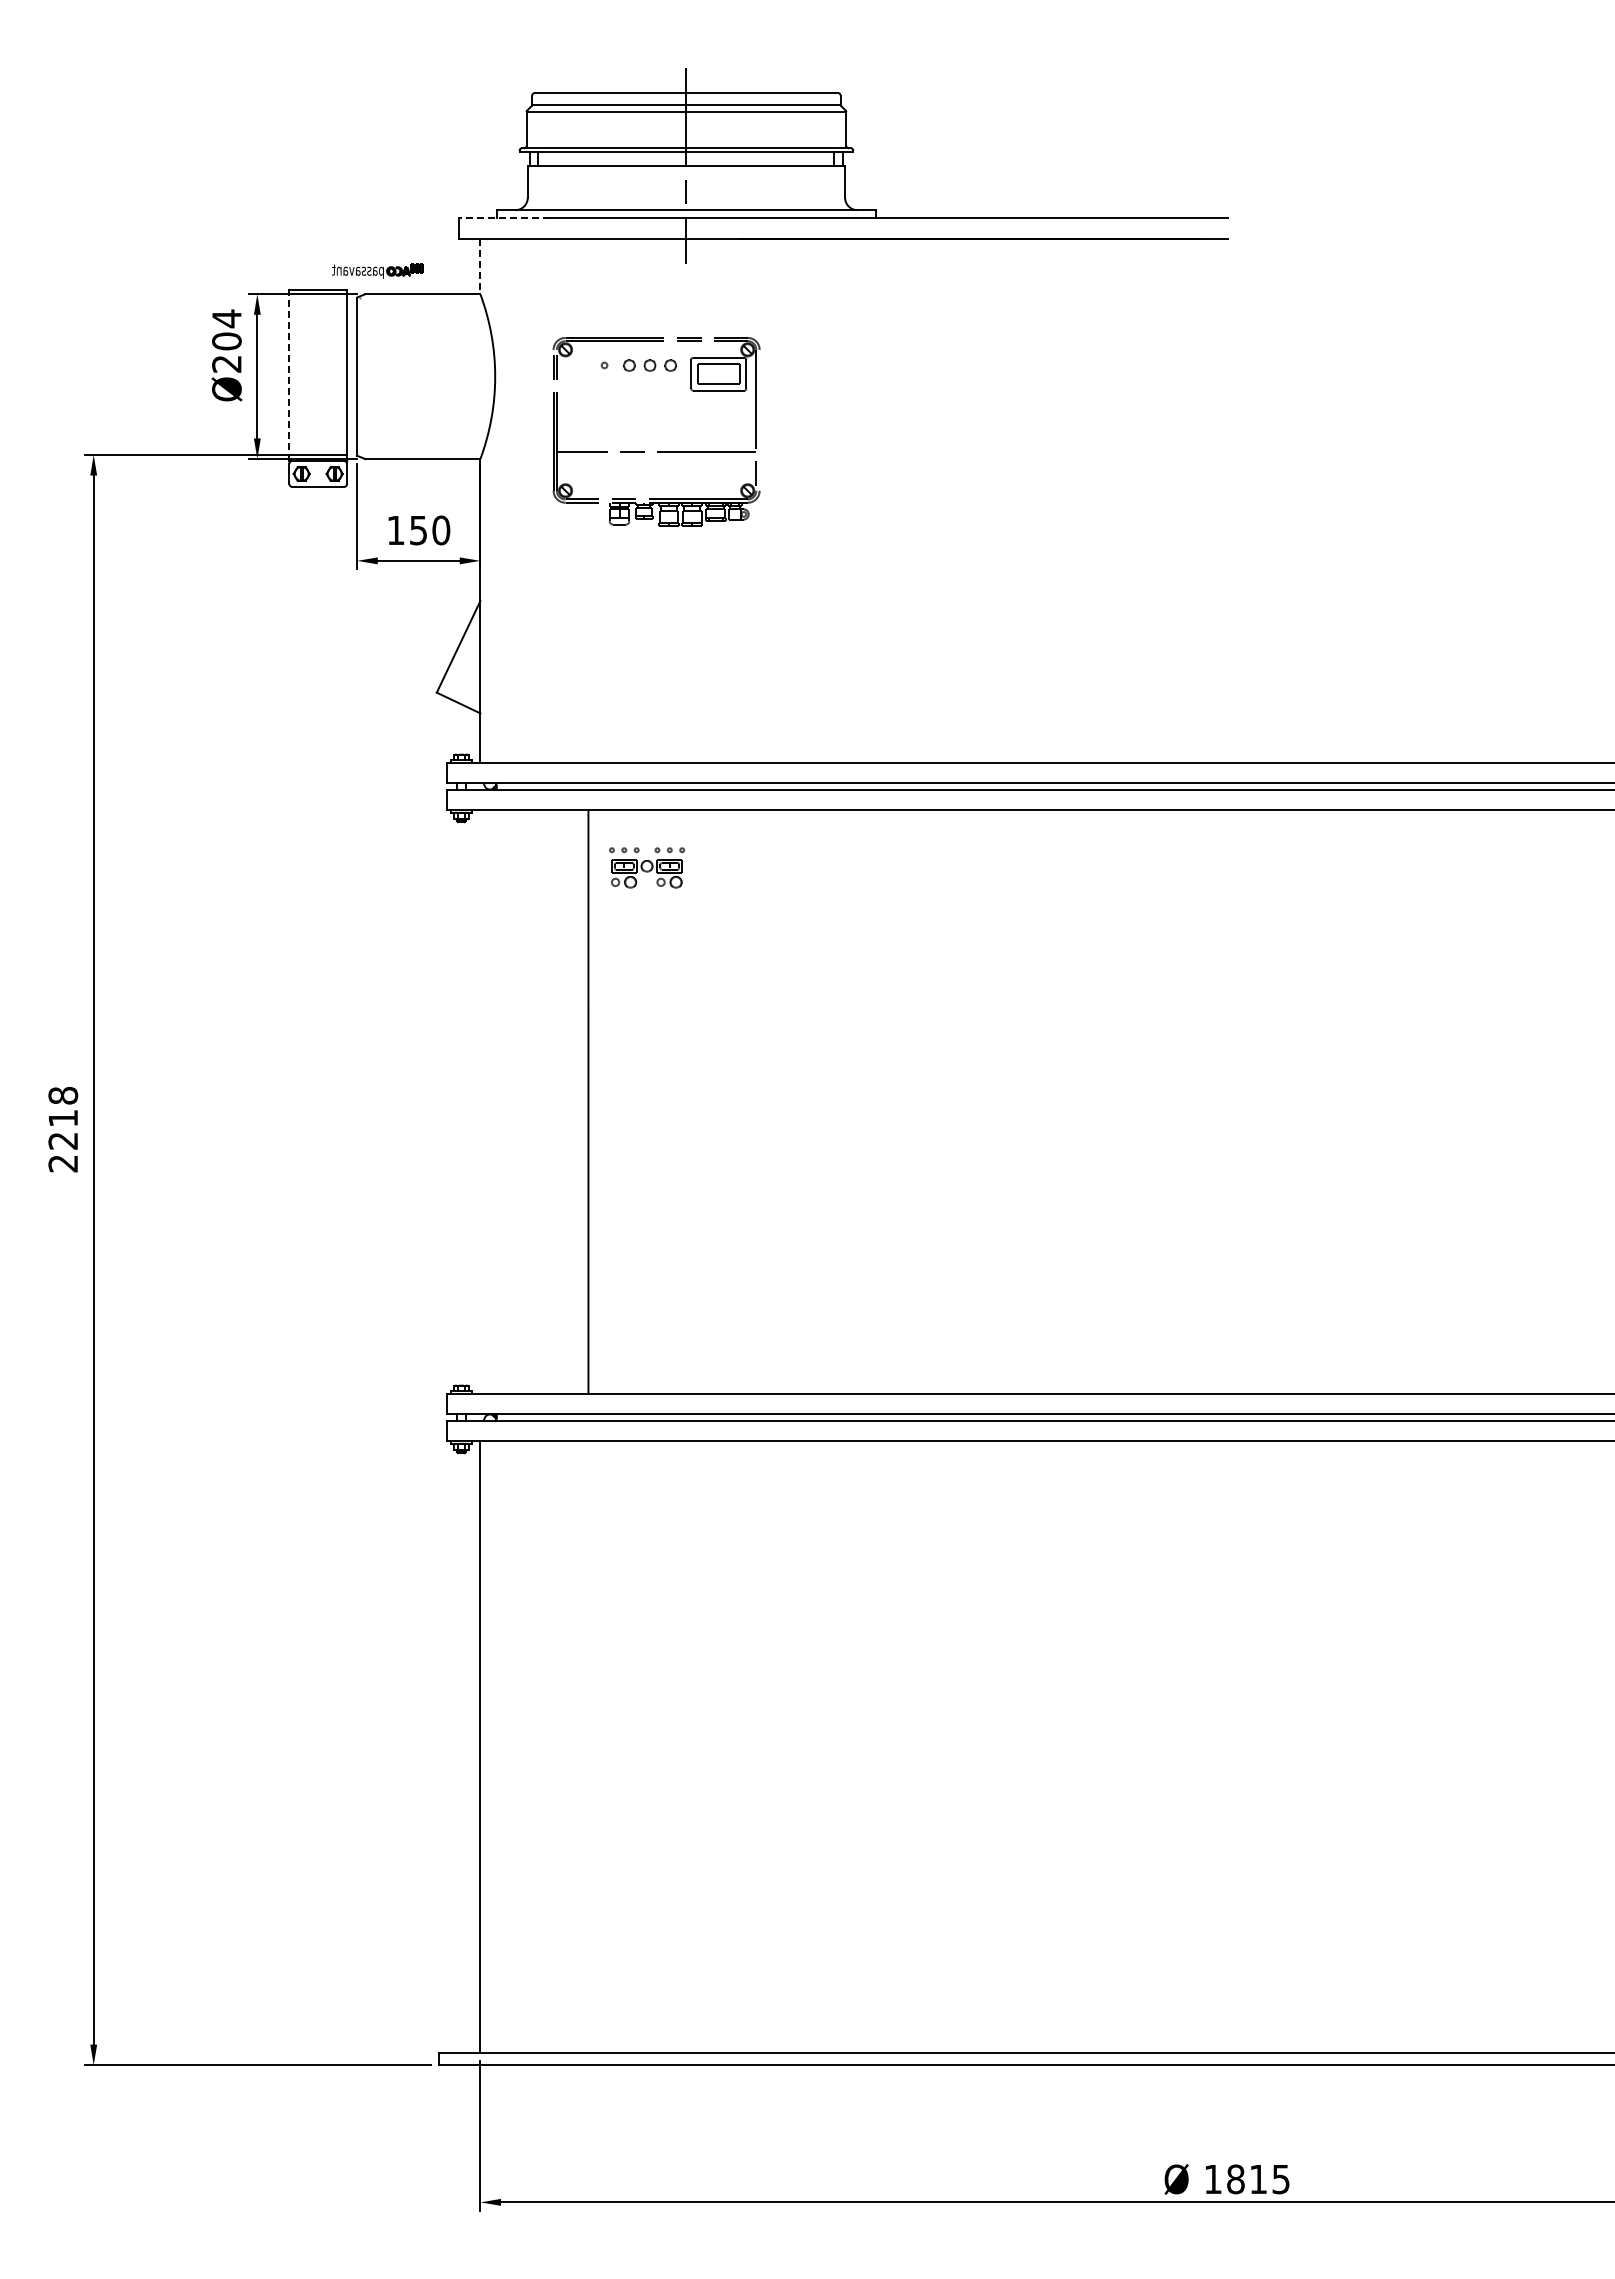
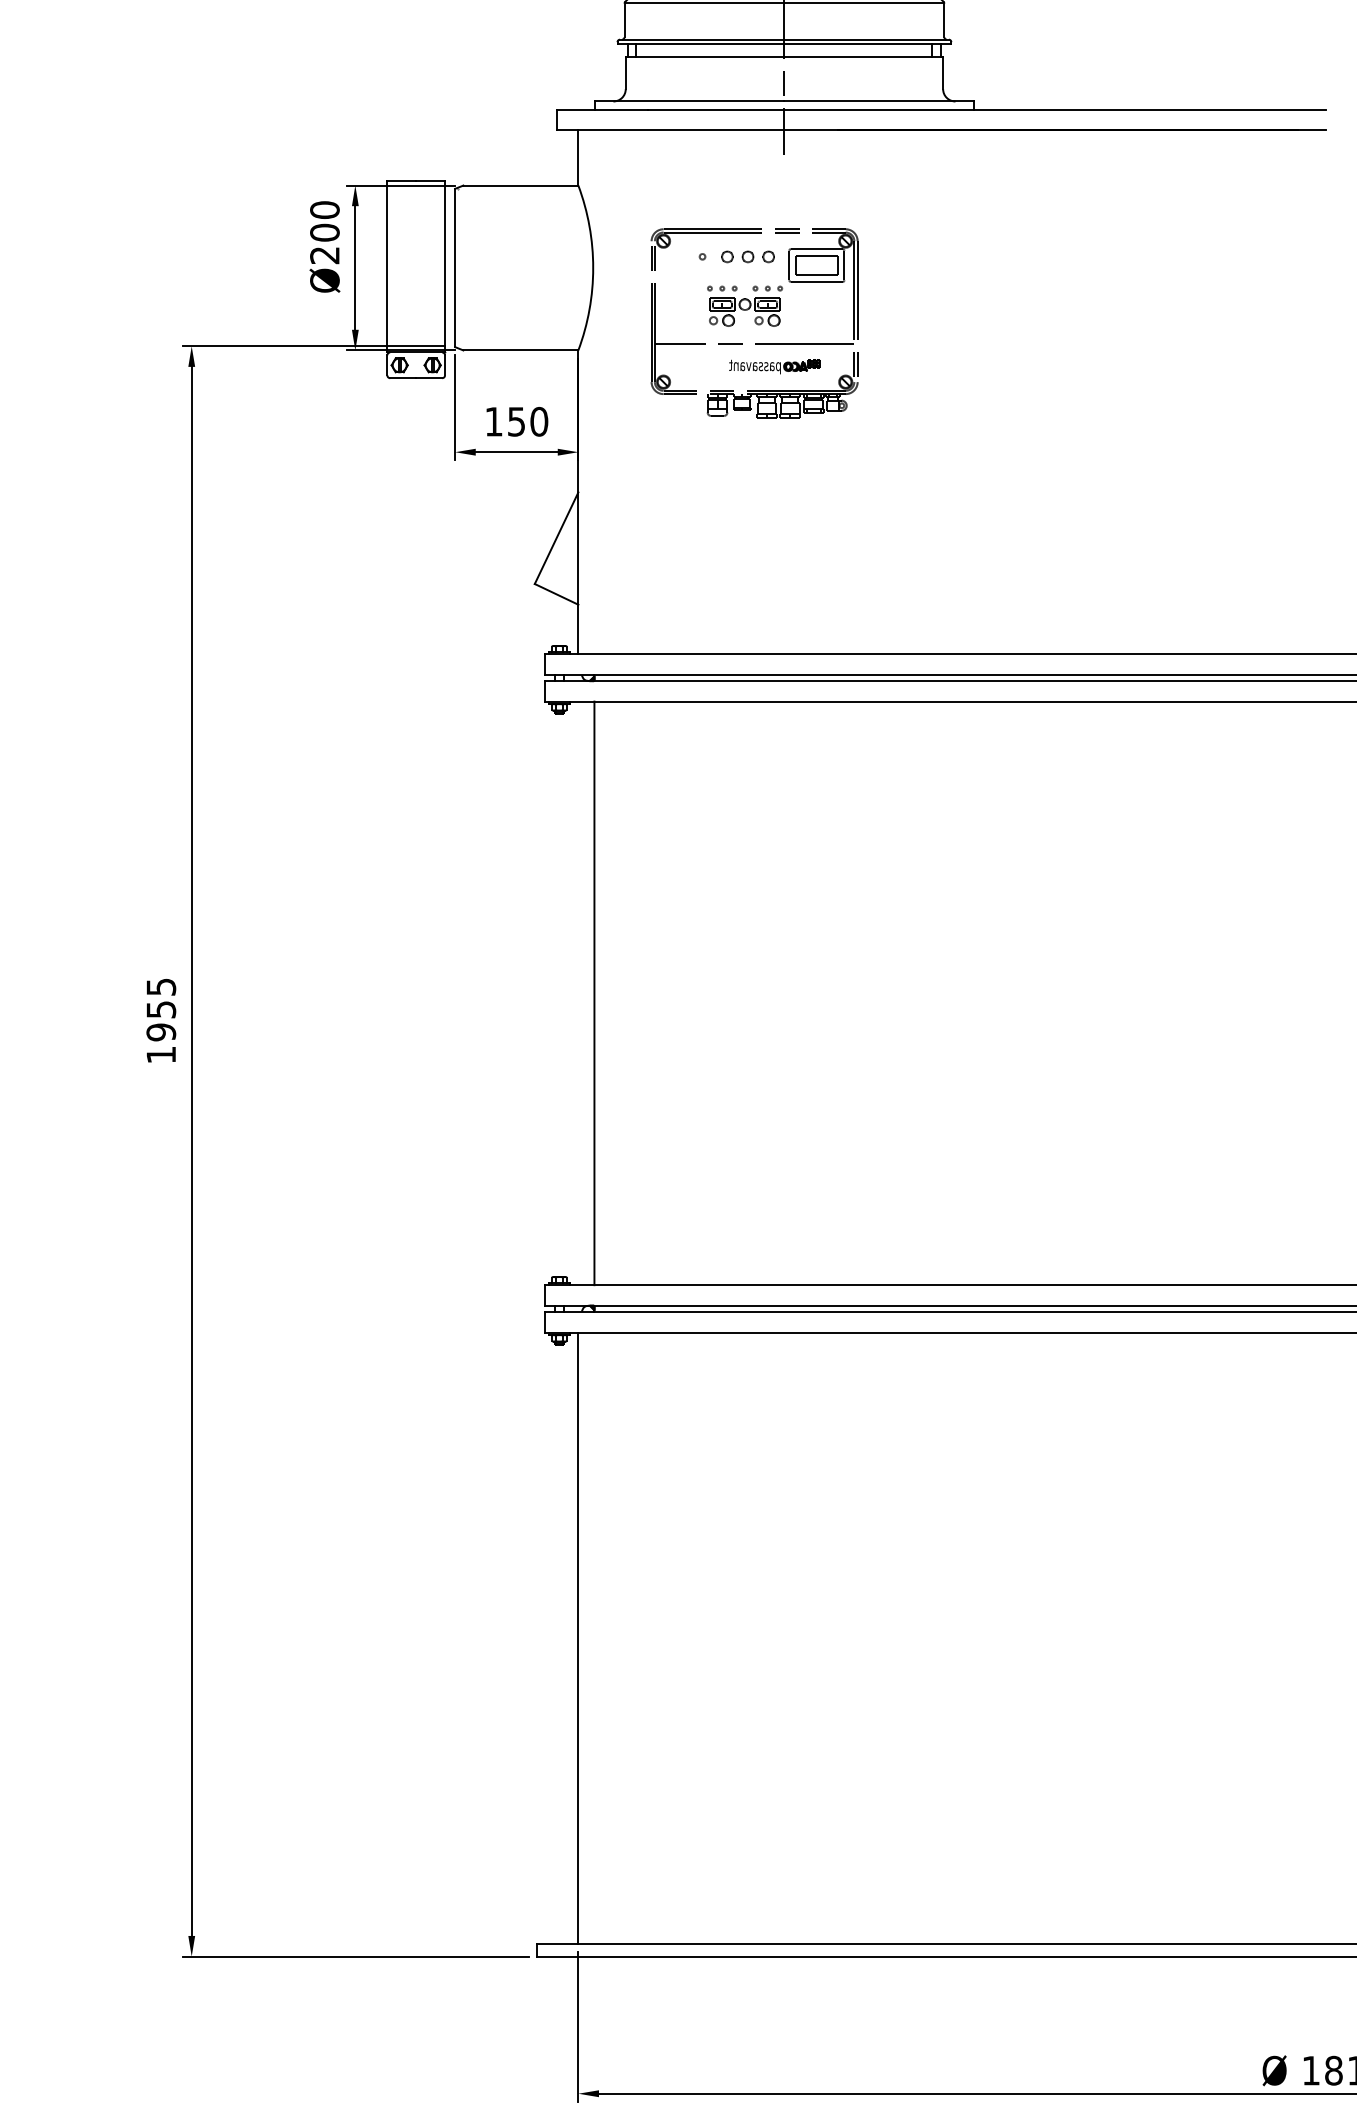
line: (503, 218) -> (601, 109), dashed -> solid
line: (480, 266) -> (578, 157), dashed -> solid
part: (377, 270) -> (774, 365), moved
text: (226, 318) -> (324, 209), Ø204 -> Ø200
line: (289, 375) -> (387, 266), dashed -> solid
line: (759, 419) -> (857, 310), added
part: (647, 867) -> (745, 305), moved
line: (588, 1101) -> (594, 992), moved
text: (63, 1129) -> (161, 1020), 2218 -> 1955

